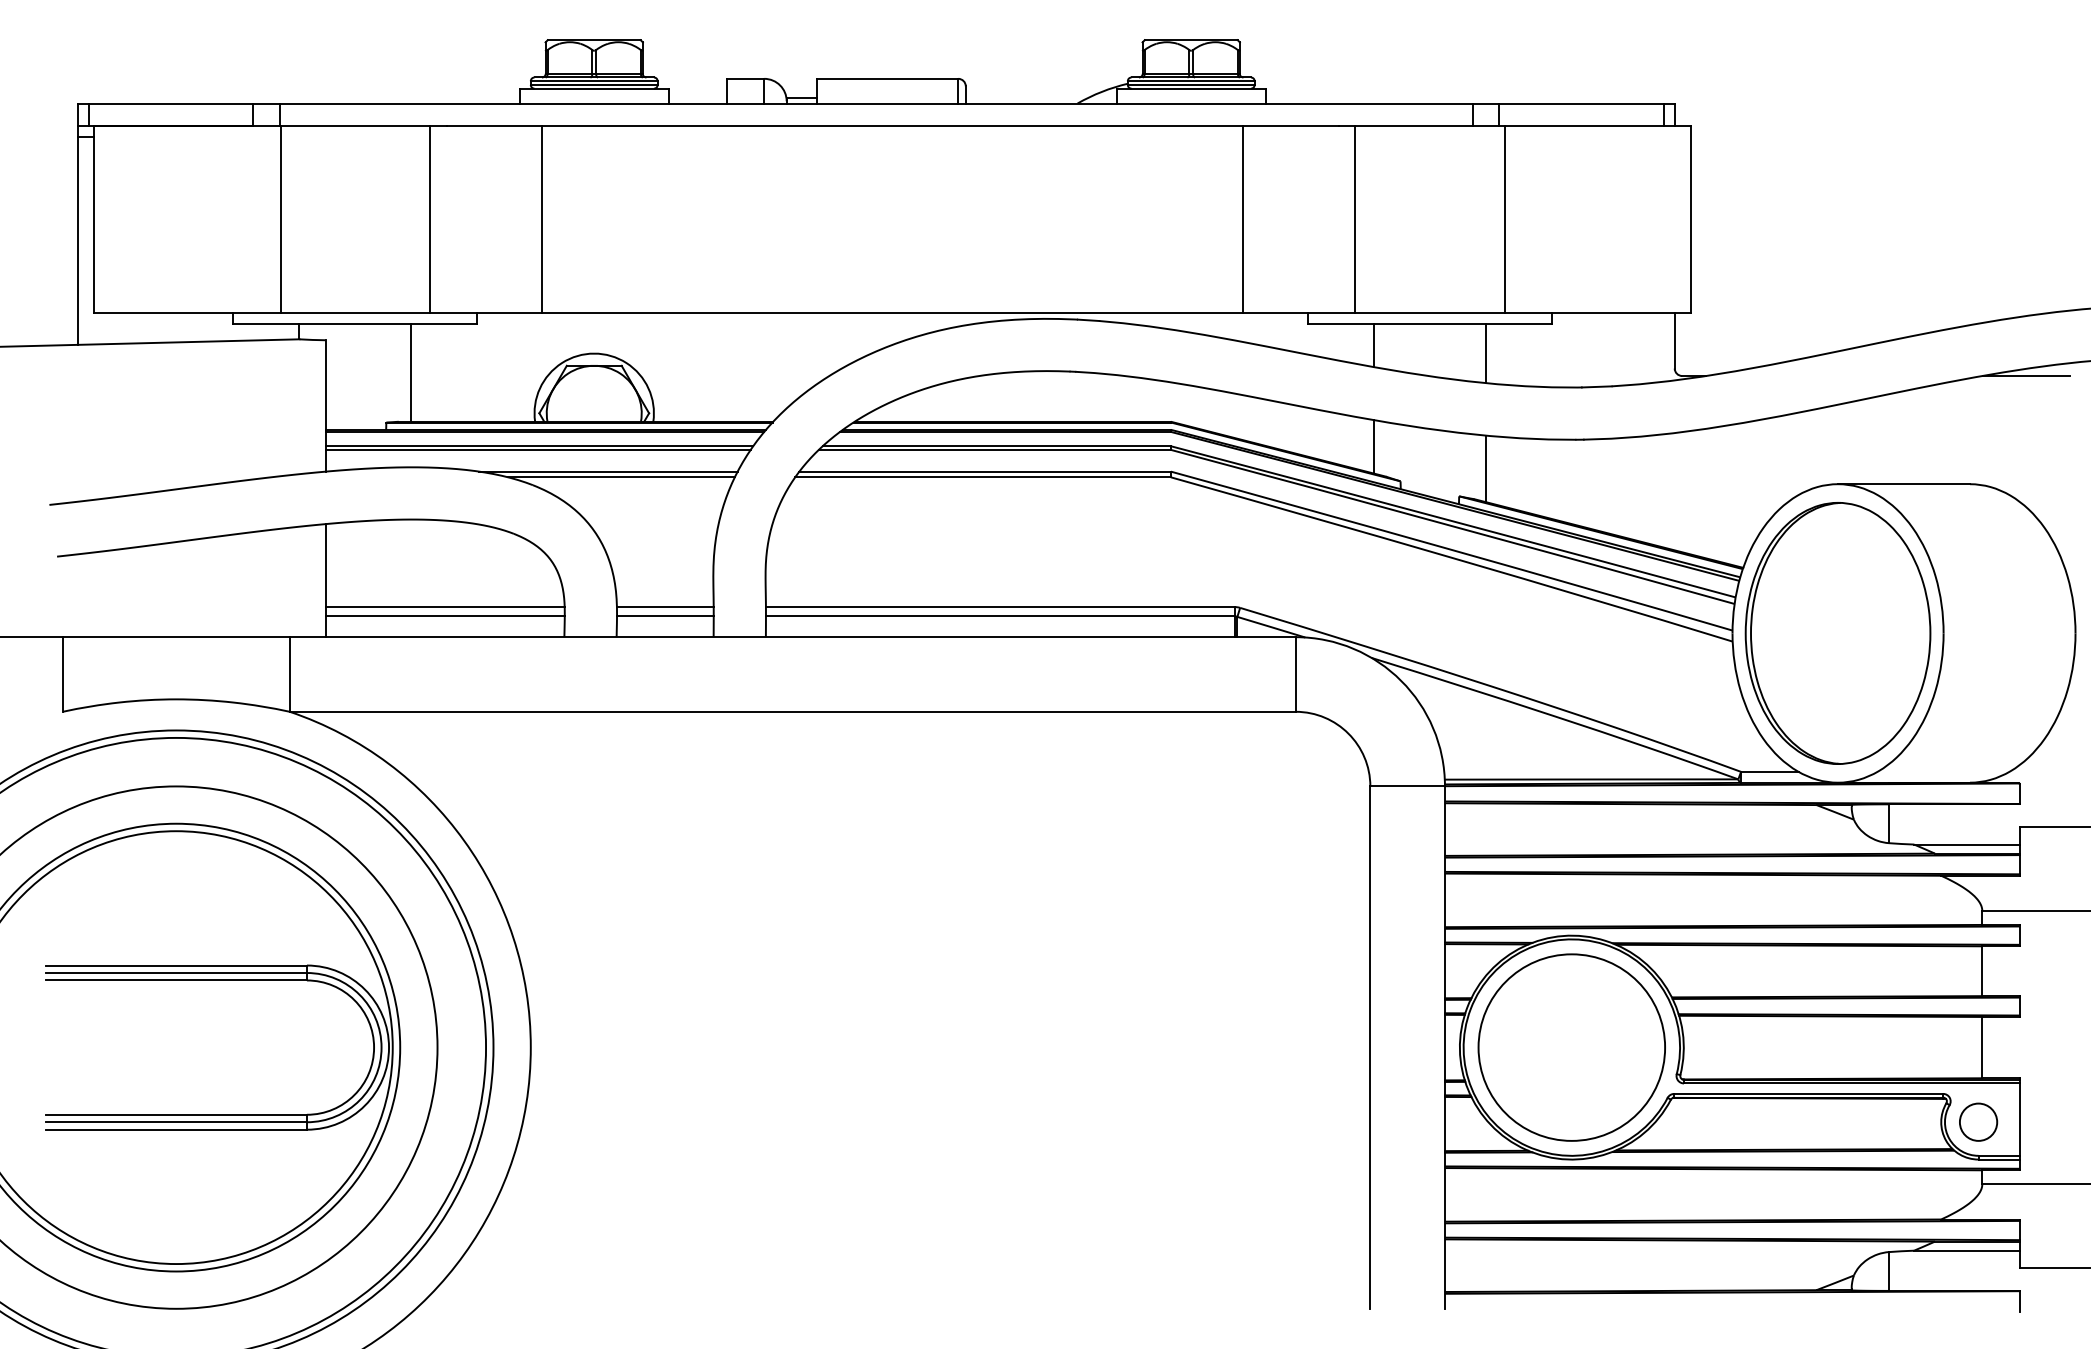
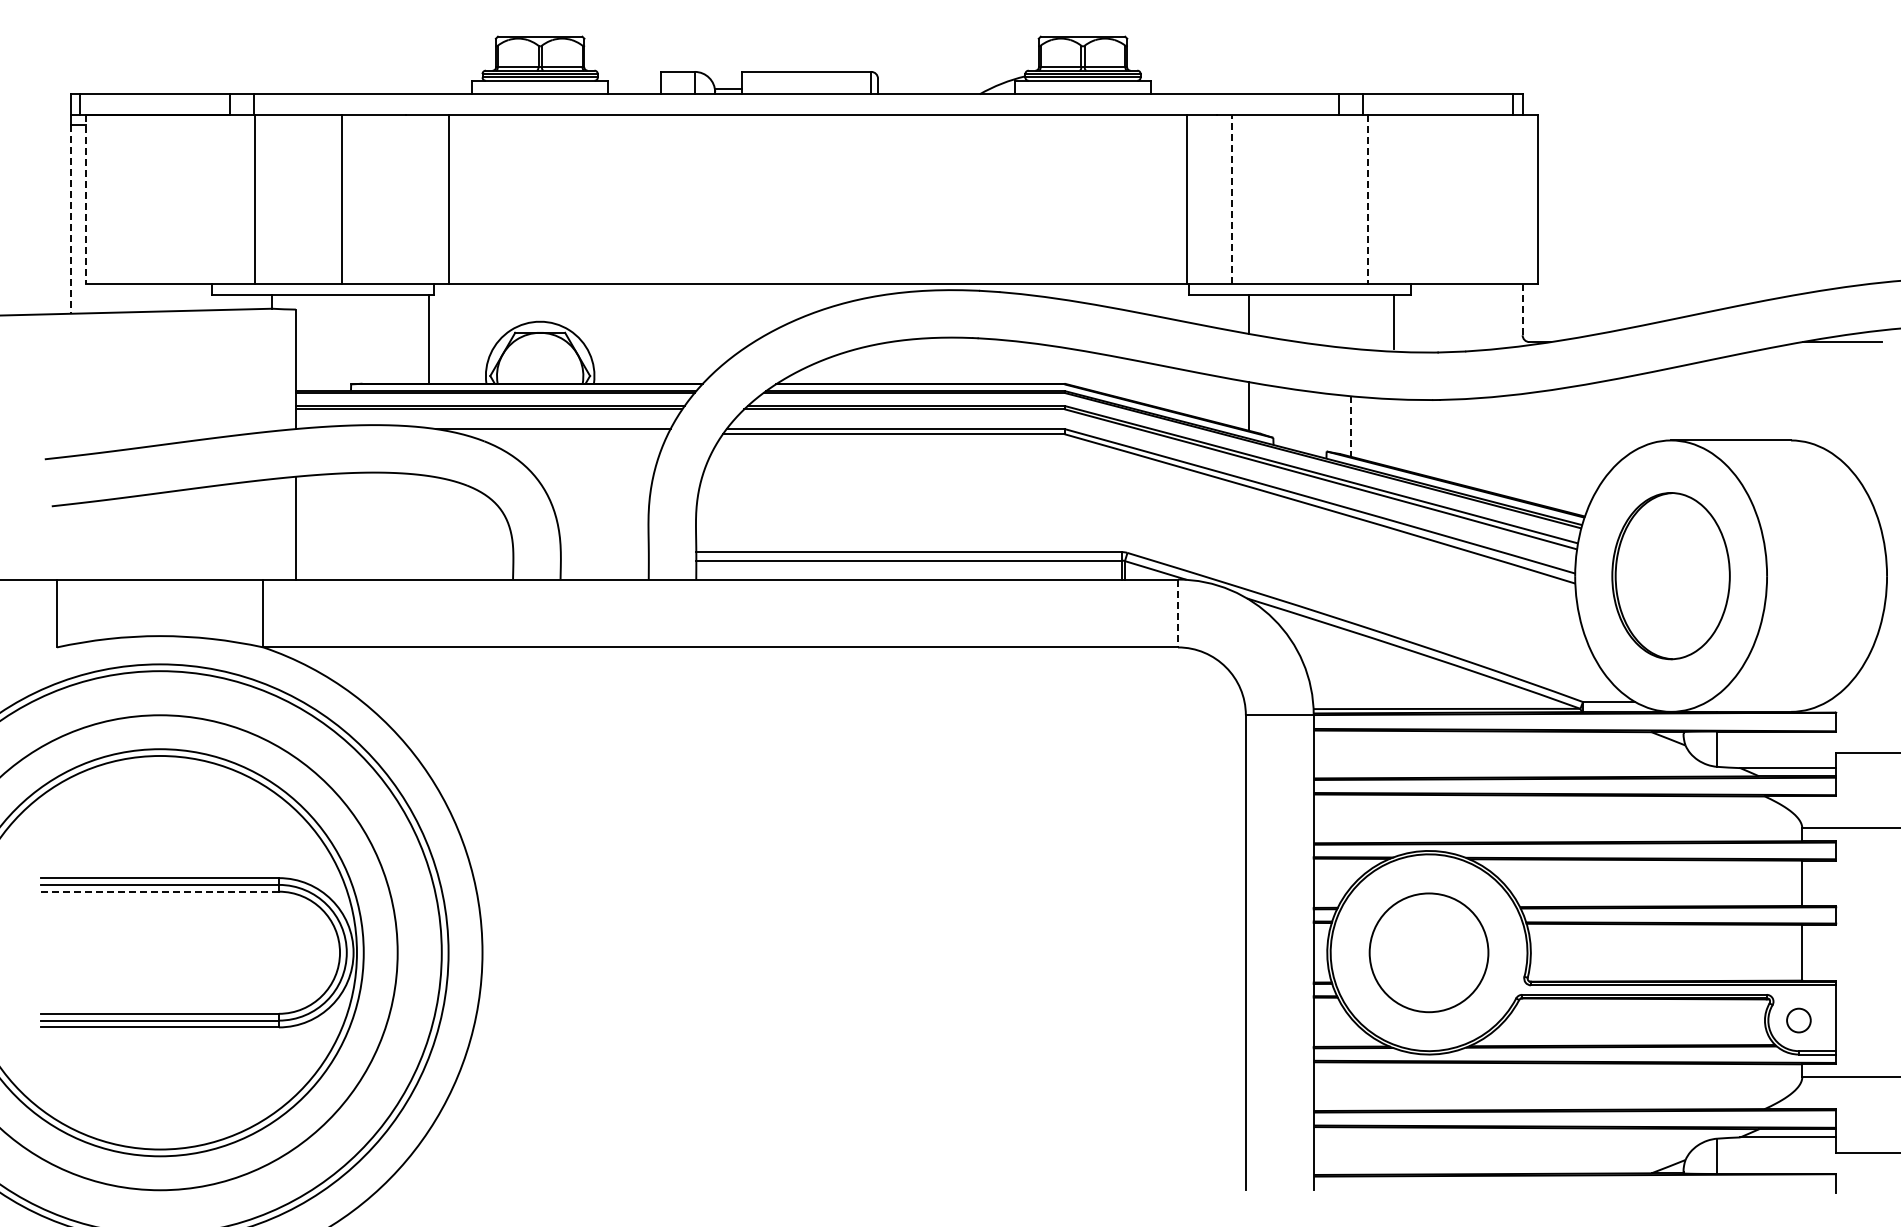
line: (94, 219) -> (85, 199), solid -> dashed
line: (429, 219) -> (341, 199), moved
line: (541, 219) -> (448, 199), moved
line: (1243, 219) -> (1186, 199), moved
line: (1355, 219) -> (1232, 199), solid -> dashed
line: (1505, 219) -> (1368, 199), solid -> dashed
line: (77, 241) -> (70, 219), solid -> dashed
line: (1674, 341) -> (1522, 310), solid -> dashed
line: (1486, 353) -> (1394, 321), moved
line: (410, 372) -> (428, 338), moved
line: (1486, 469) -> (1351, 427), solid -> dashed
line: (620, 477) -> (564, 434), removed
line: (445, 607) -> (404, 552), removed
line: (664, 607) -> (604, 552), removed
line: (445, 616) -> (404, 560), removed
line: (664, 616) -> (604, 560), removed
part: (1837, 632) -> (1670, 575), size x0.7
line: (1296, 674) -> (1178, 613), solid -> dashed
line: (176, 980) -> (160, 891), solid -> dashed
circle: (1571, 1047) -> (1428, 952), size x0.7
circle: (1978, 1122) -> (1798, 1020), size x0.7

